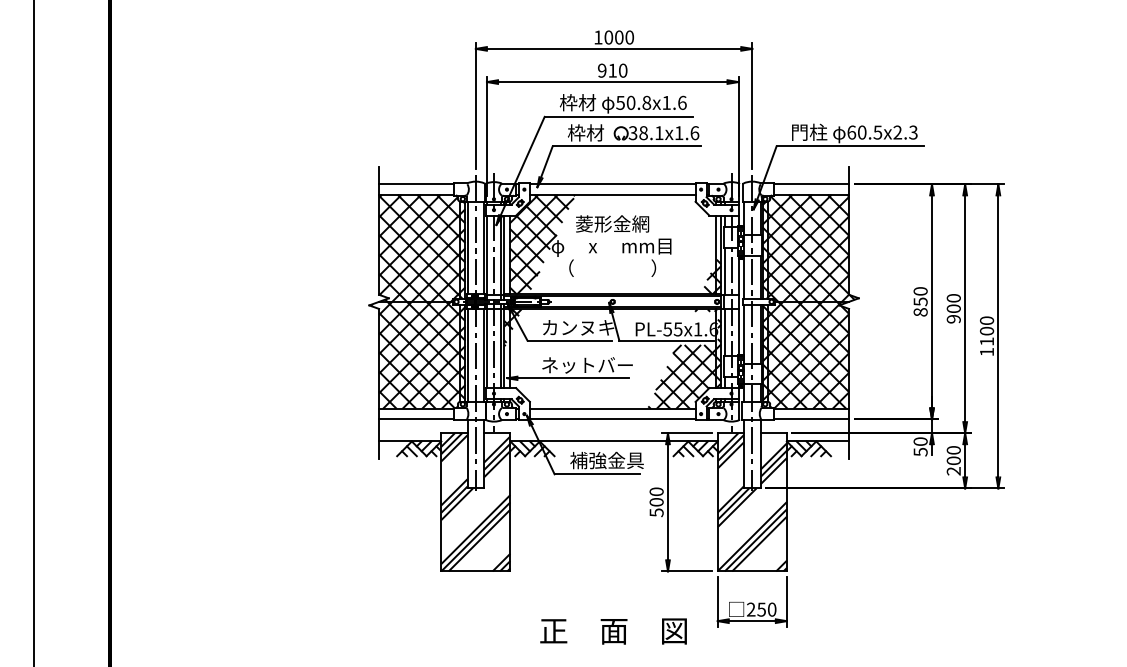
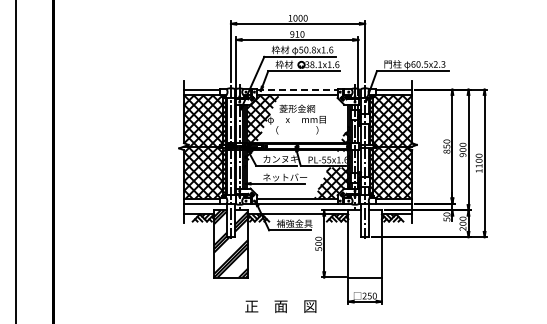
line: (612, 184) -> (297, 89), solid -> dashed
hatch: (750, 501) -> (364, 243), removed
text: (612, 631) -> (280, 306), moved

